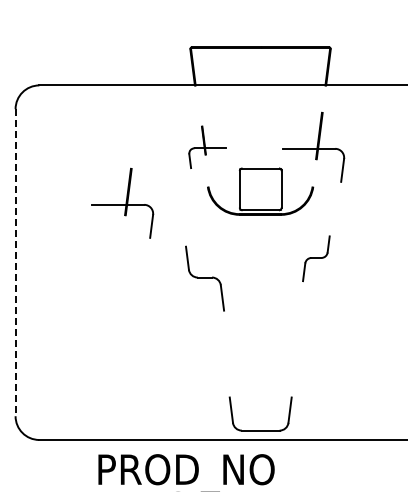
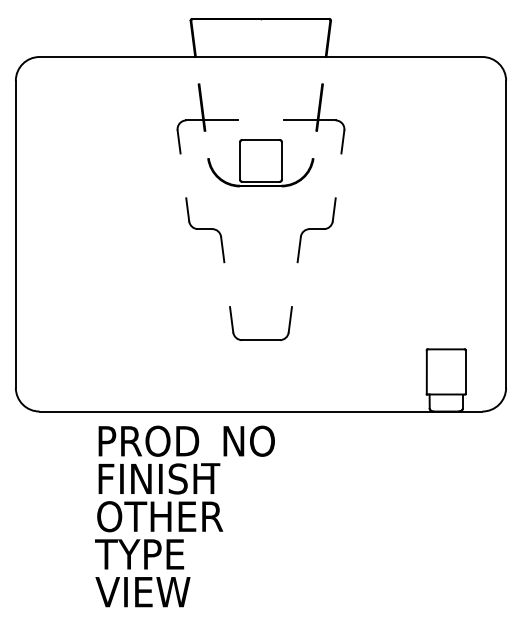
part: (207, 146) -> (207, 118), size x1.67
part: (123, 202) -> (123, 174), removed
part: (316, 258) -> (316, 230), size x1.43
line: (15, 262) -> (15, 234), dashed -> solid
part: (205, 278) -> (205, 230), moved
part: (260, 429) -> (260, 339), moved

